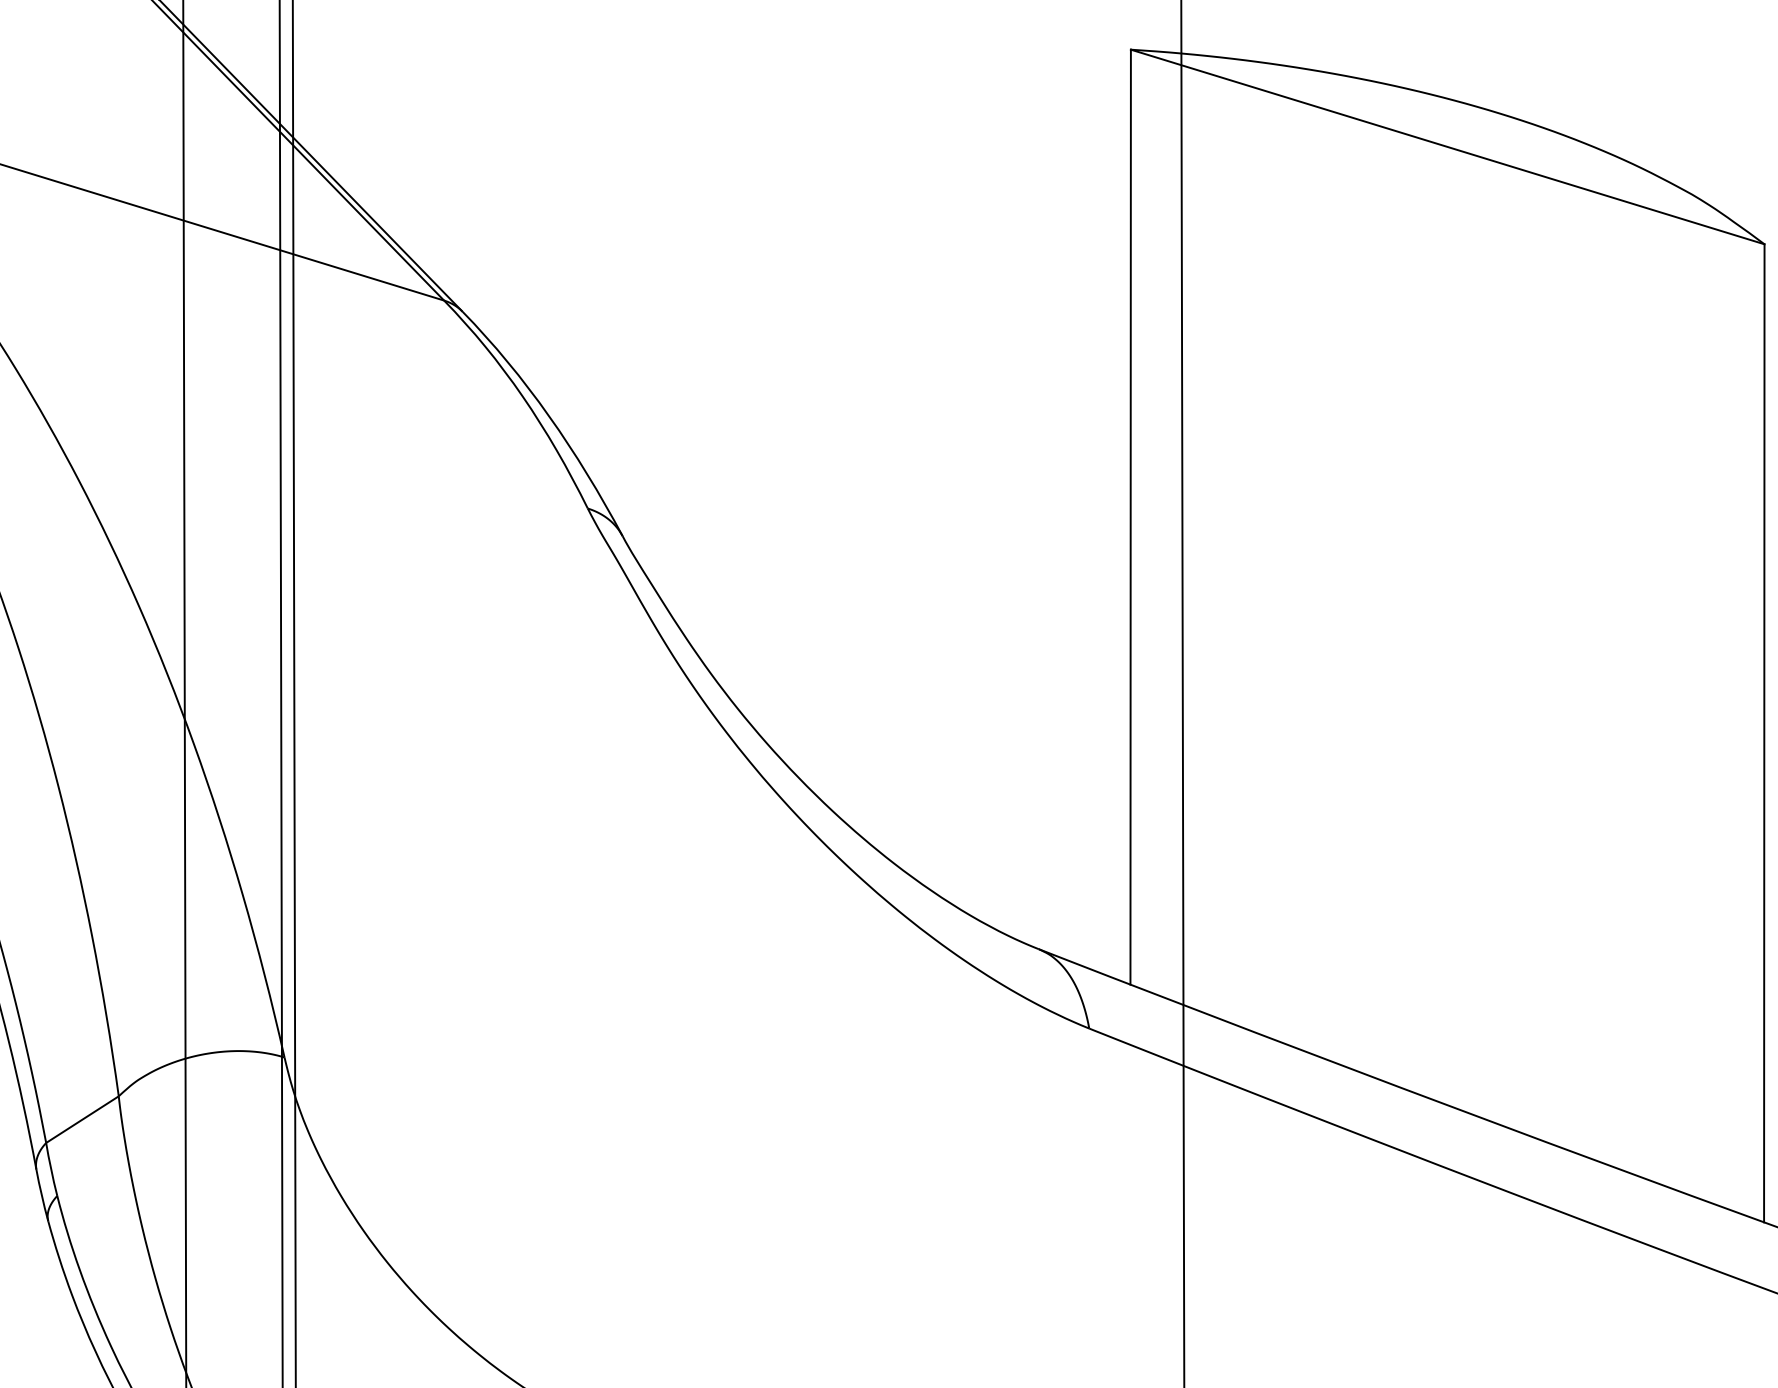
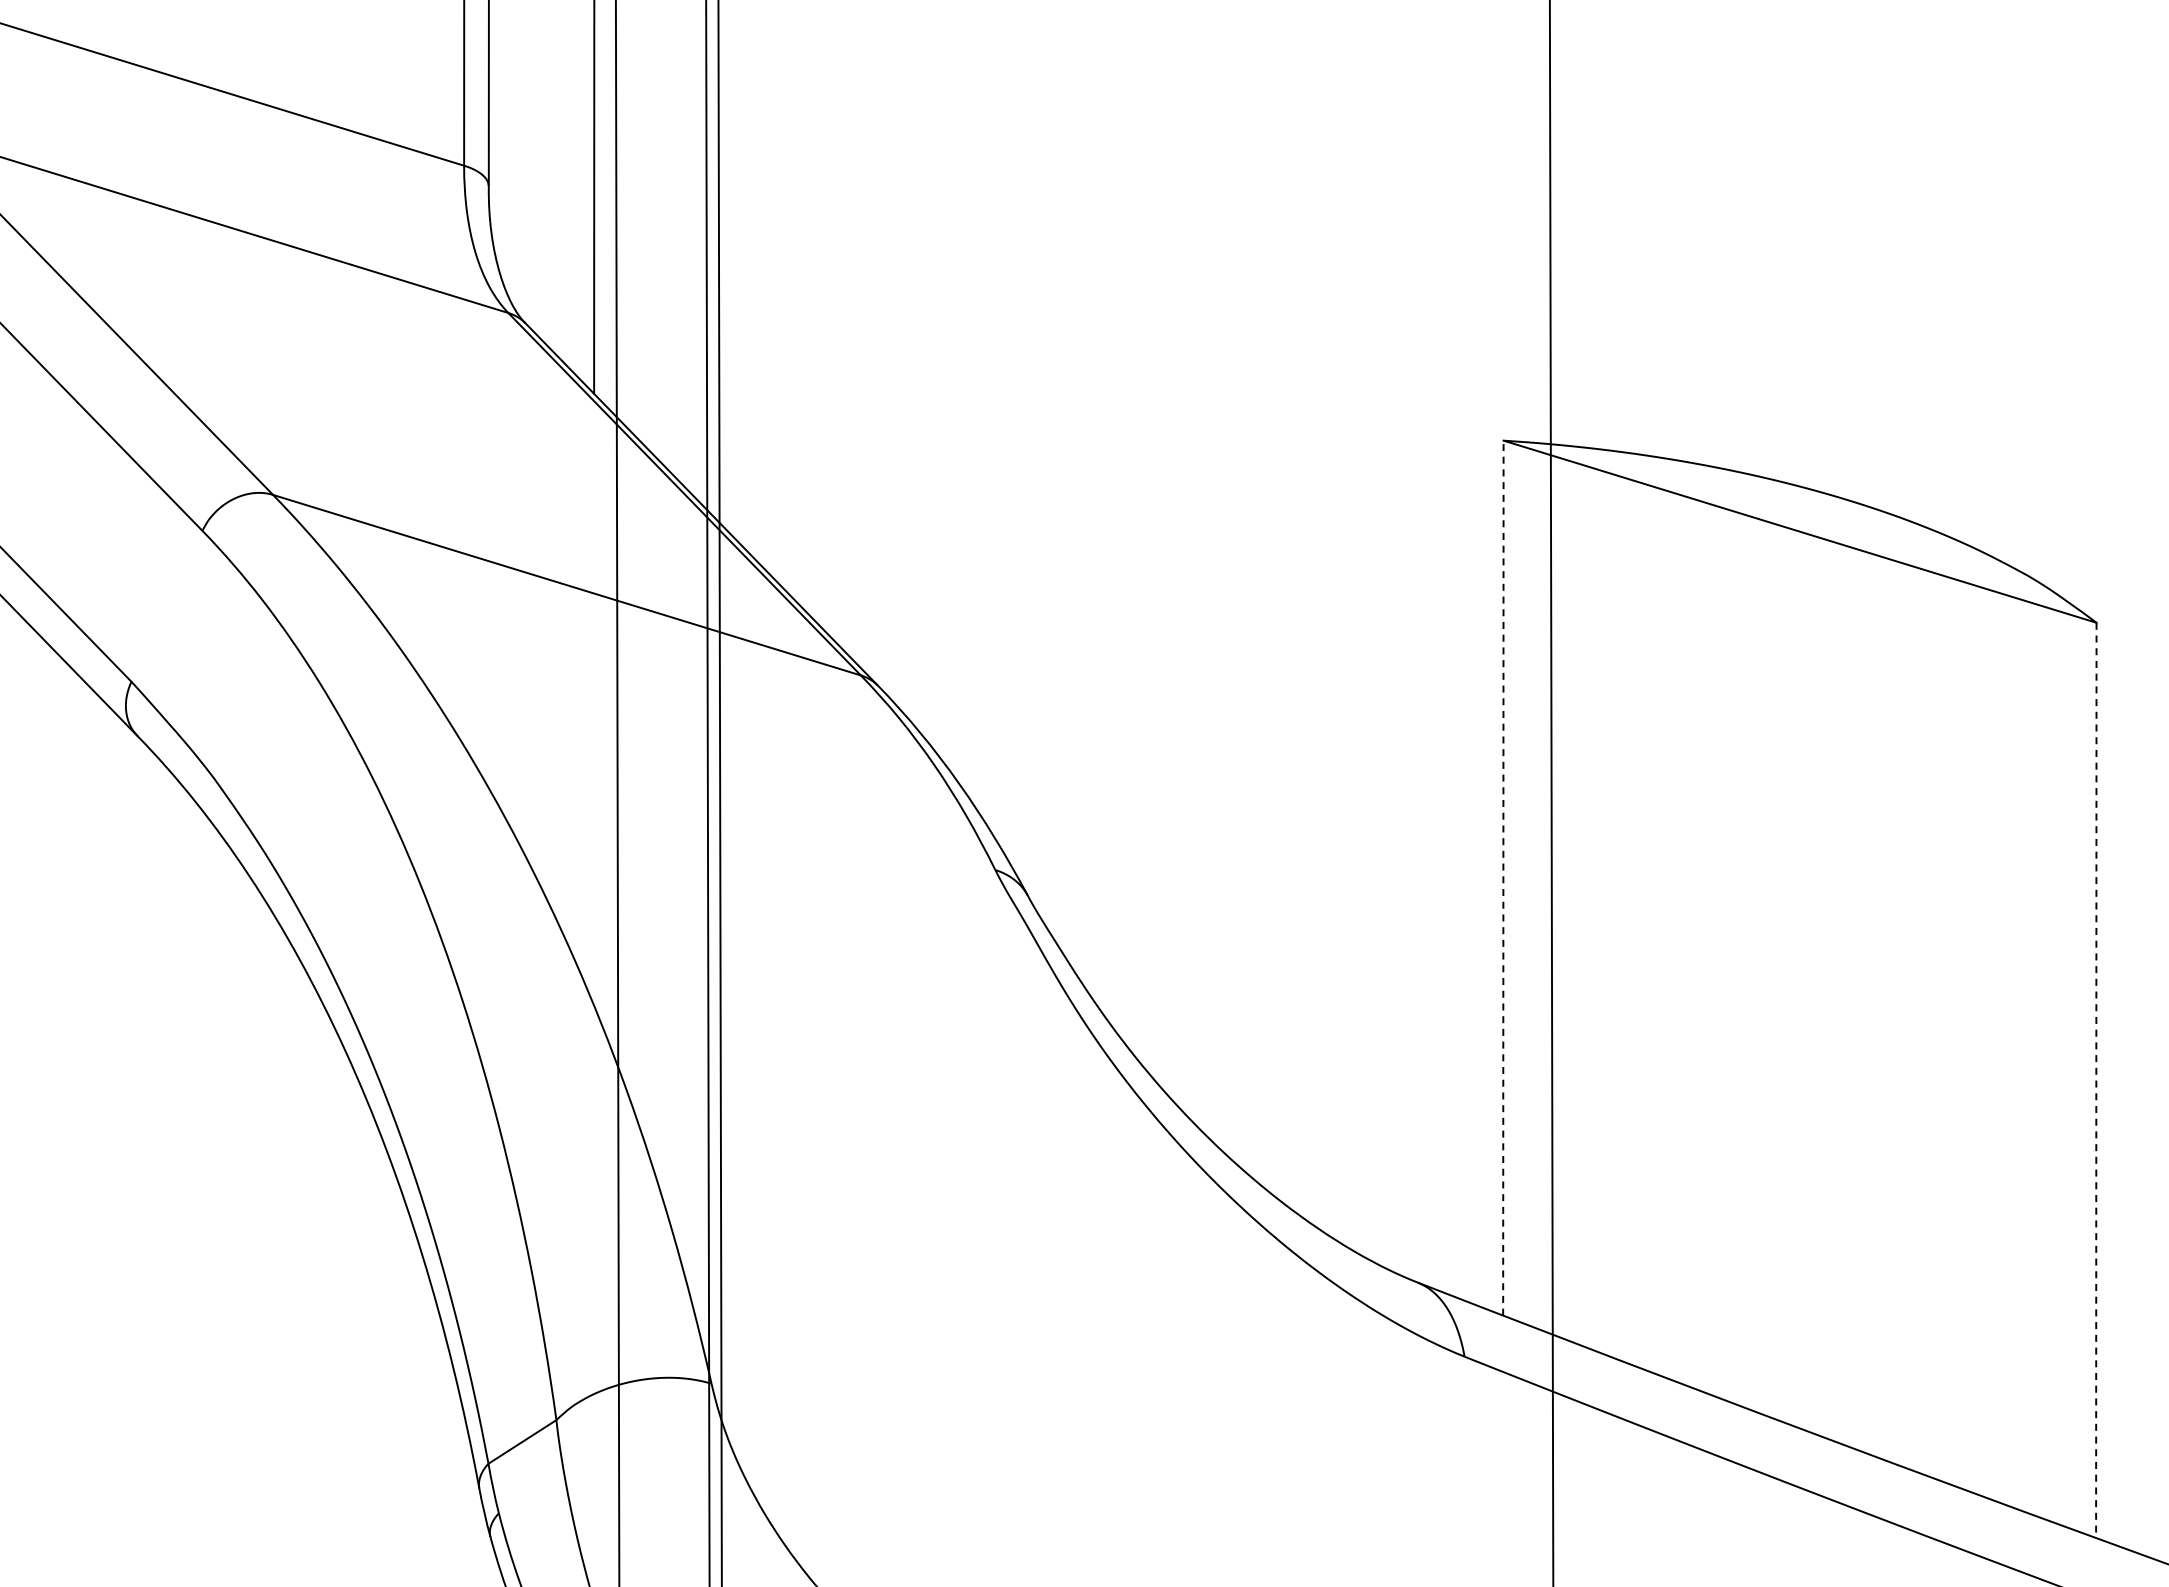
line: (1130, 516) -> (1503, 877), solid -> dashed
line: (1764, 733) -> (2096, 1080), solid -> dashed

